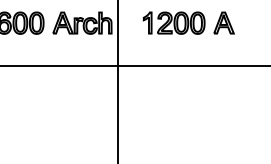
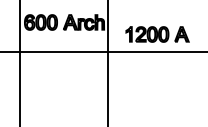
part: (188, 23) -> (157, 34), moved

